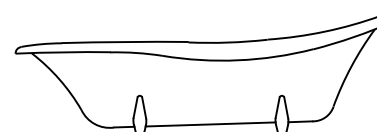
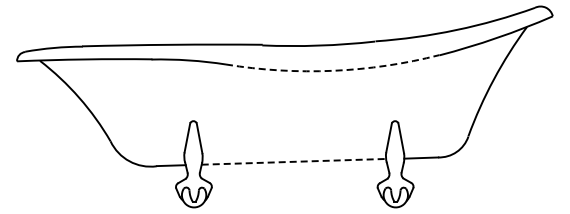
arc: (238, 60) -> (333, 70), solid -> dashed
line: (211, 124) -> (294, 161), solid -> dashed

